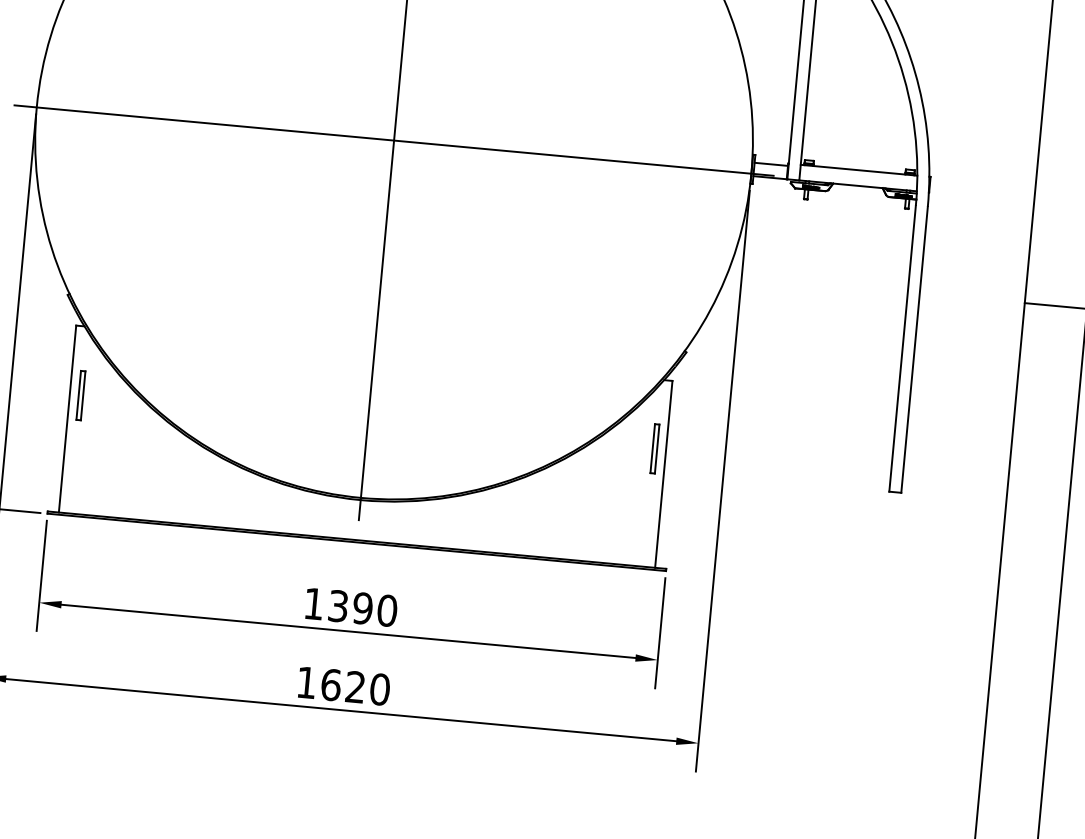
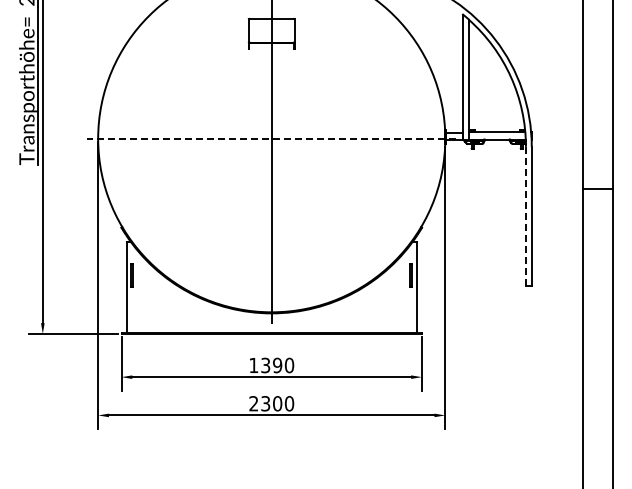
line: (393, 140) -> (271, 138), solid -> dashed
line: (901, 347) -> (525, 215), solid -> dashed
text: (330, 684) -> (265, 403), 1620 -> 2300

